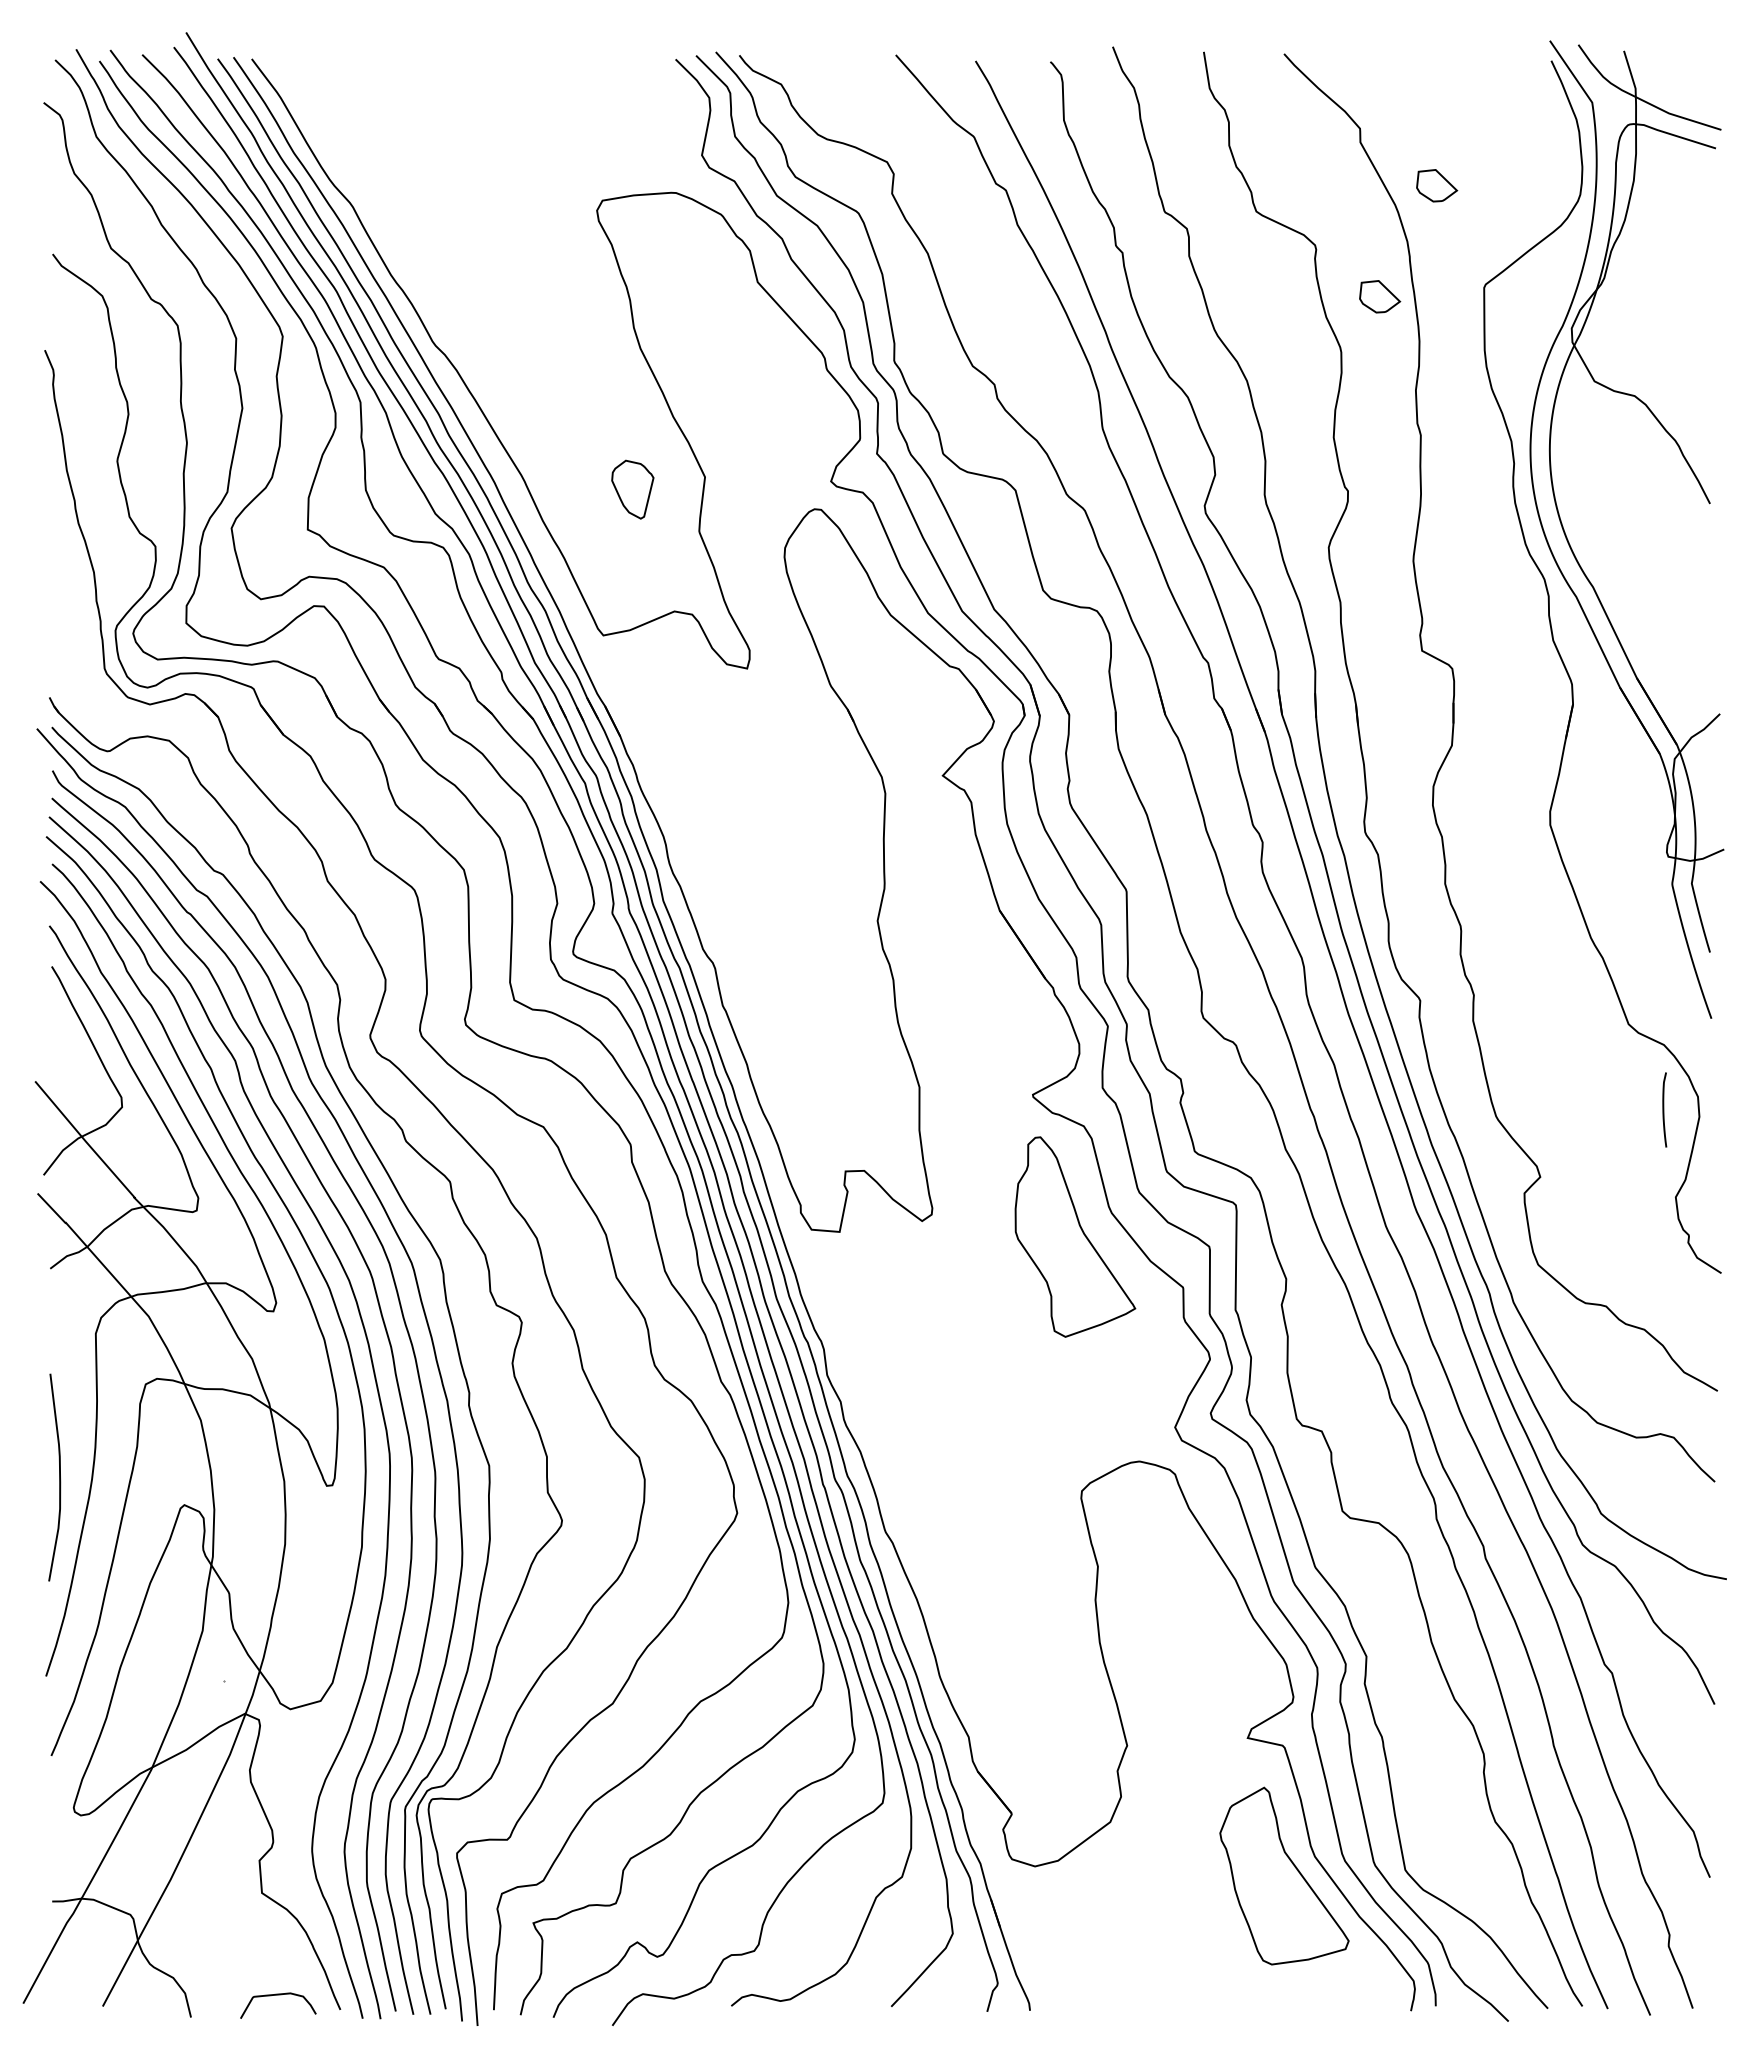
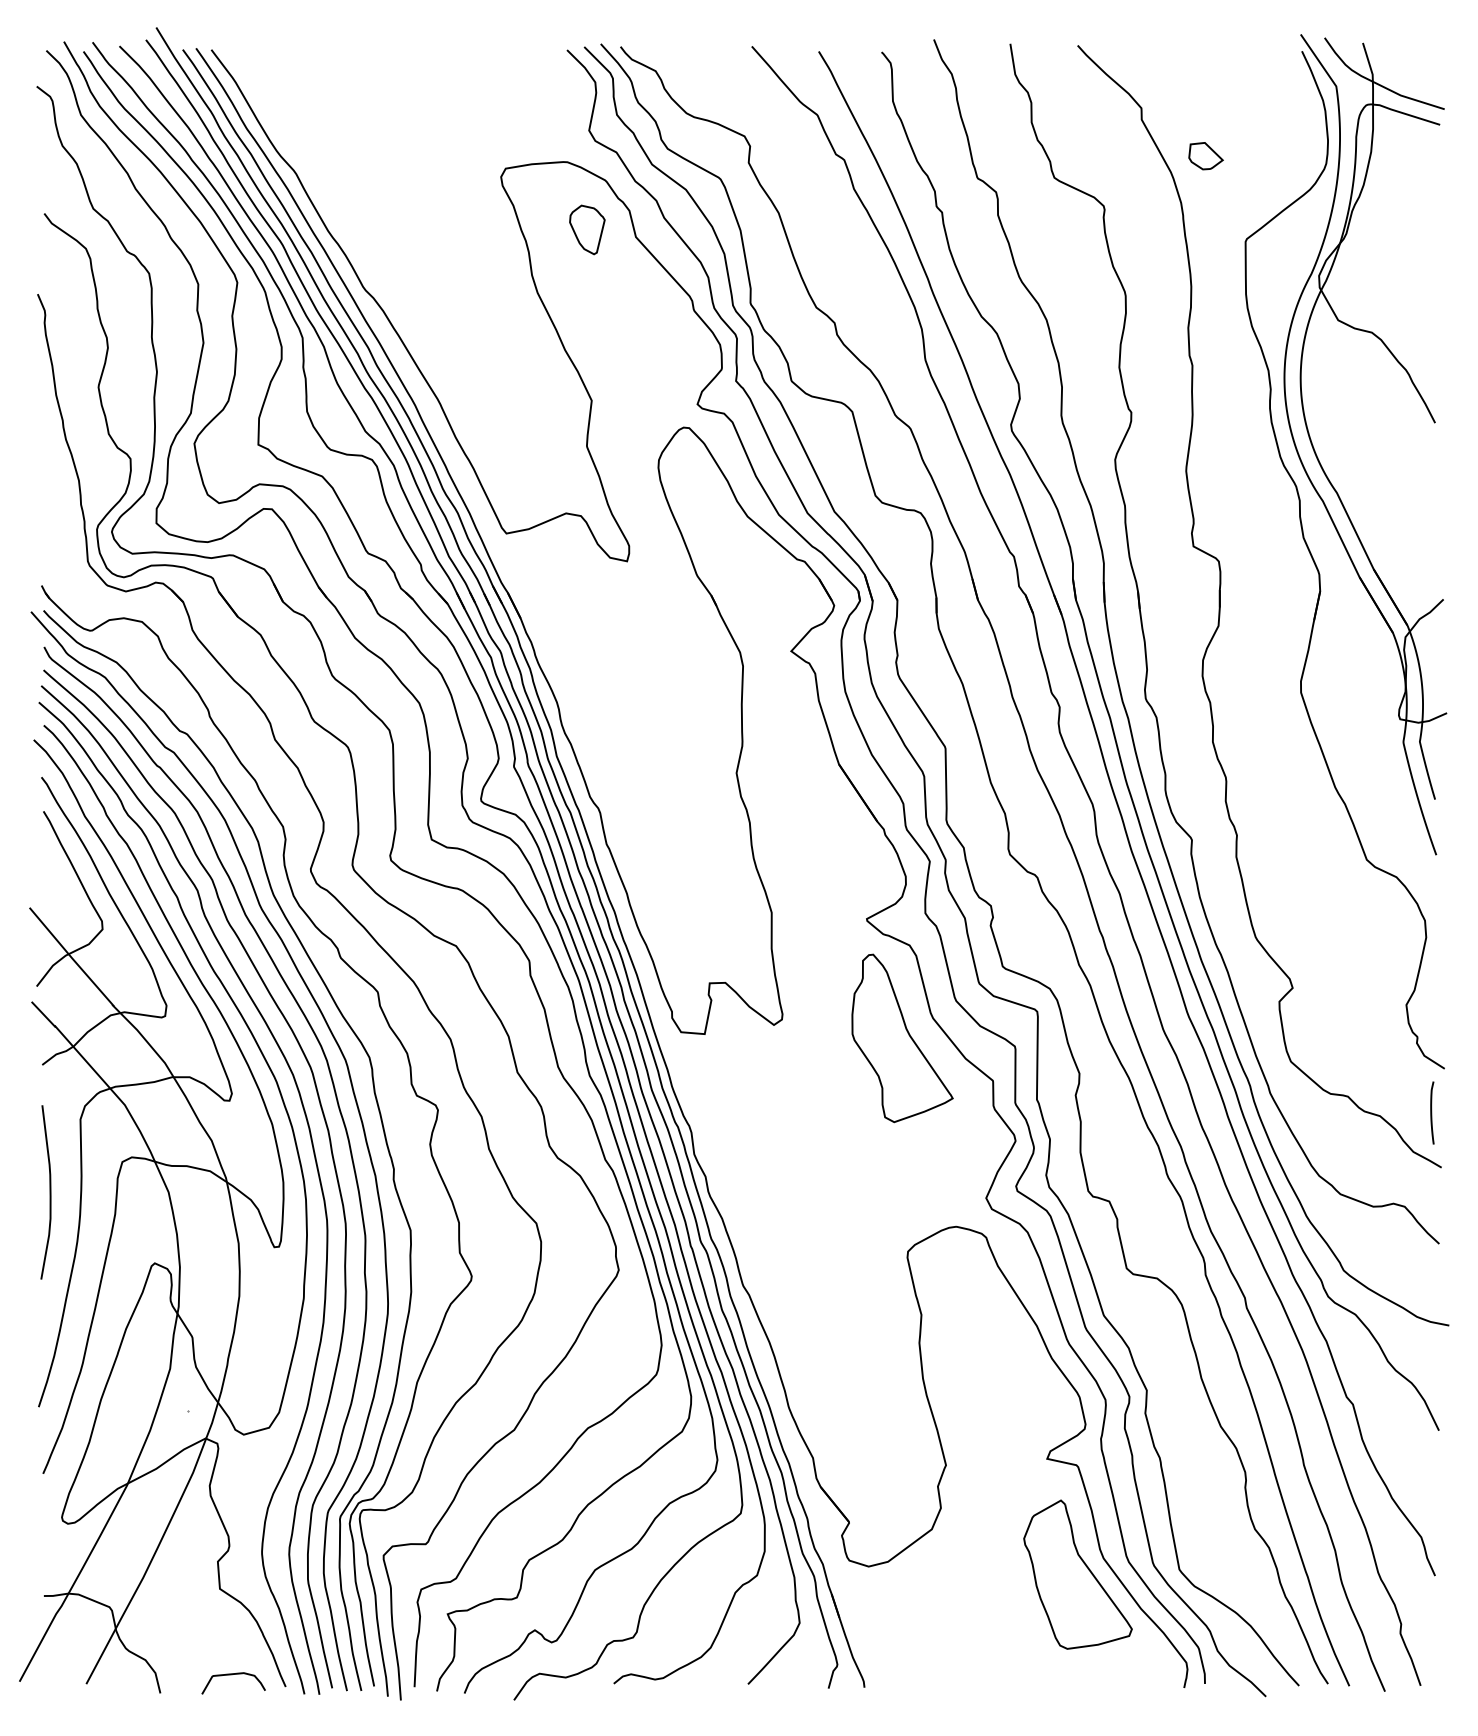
part: (1380, 296) -> (1158, 249), removed
part: (632, 489) -> (587, 229), moved
curve: (1664, 1109) -> (1432, 1112), moved
curve: (59, 1477) -> (50, 1192), moved

